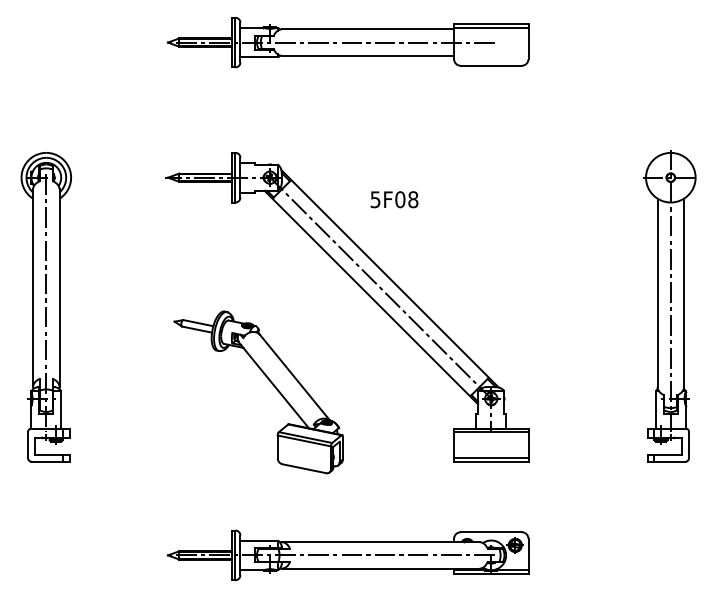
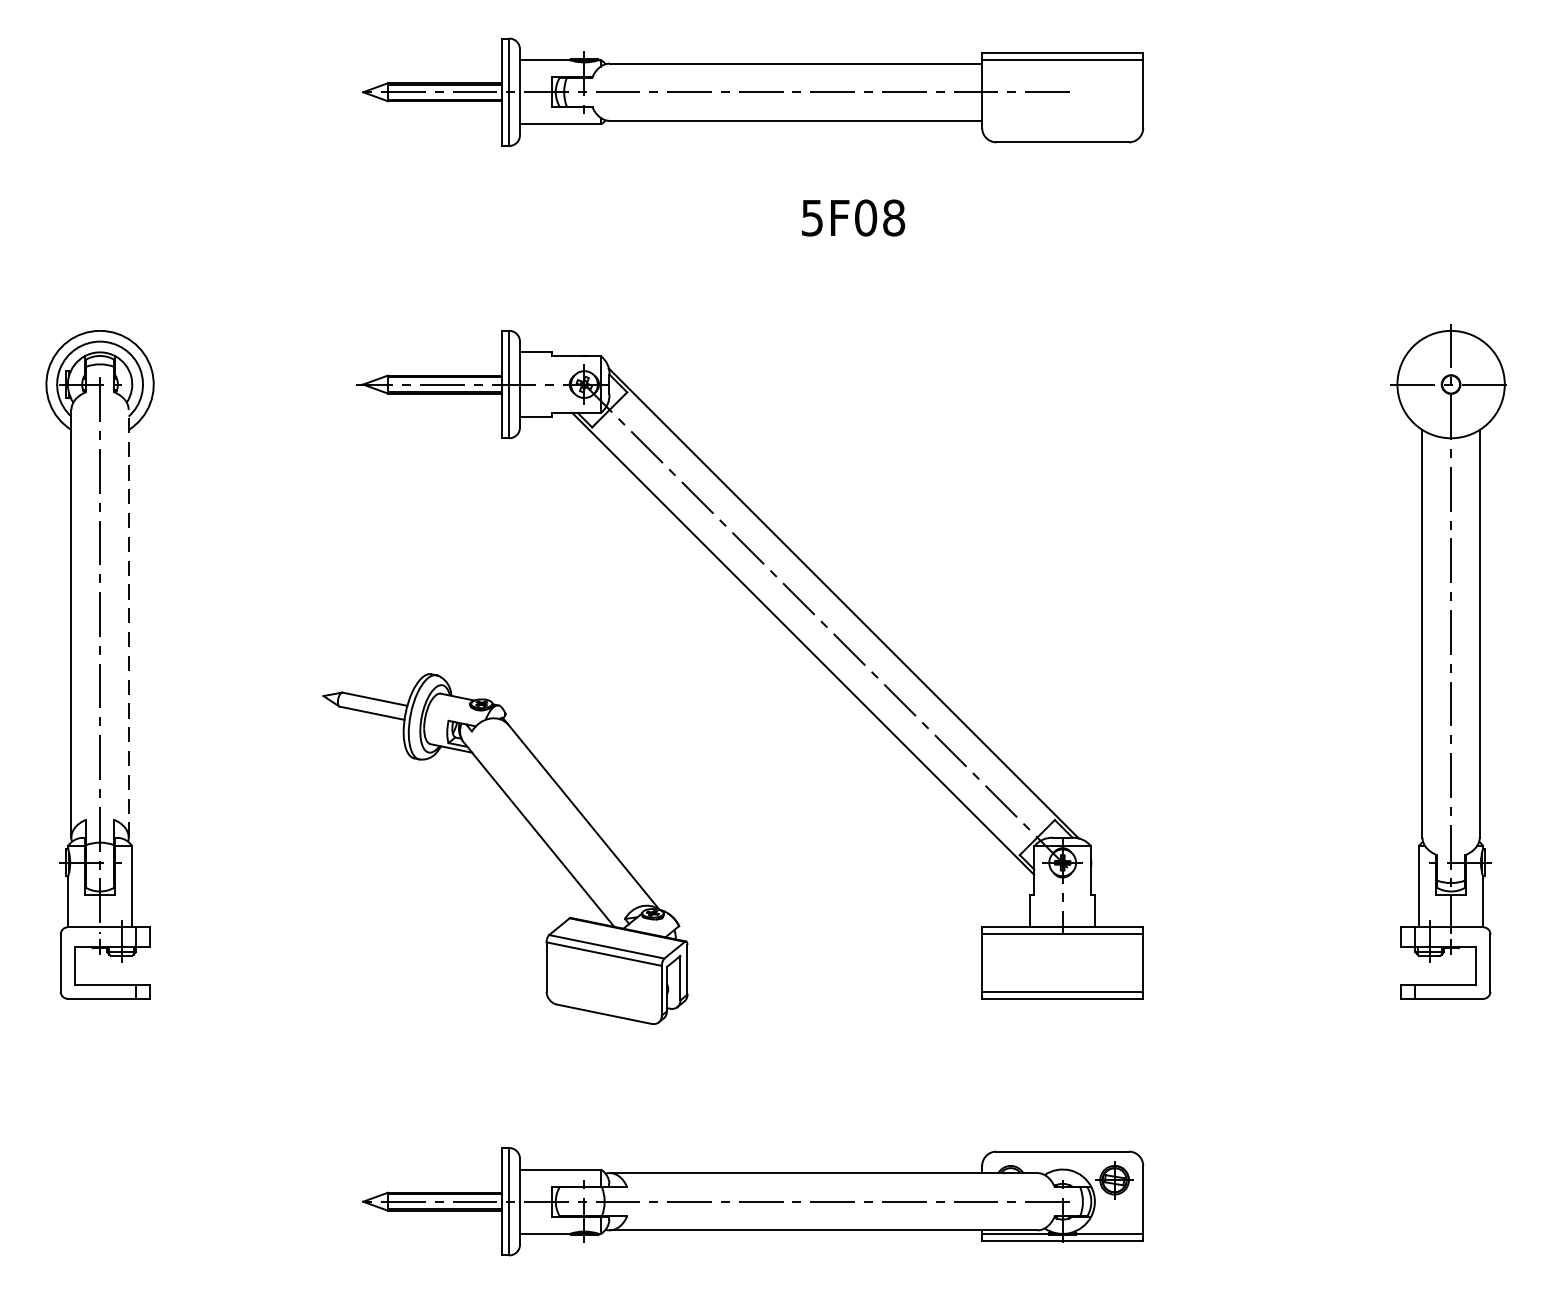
text: (394, 199) -> (853, 217), moved
line: (59, 288) -> (128, 624), solid -> dashed
part: (269, 381) -> (528, 825), moved

